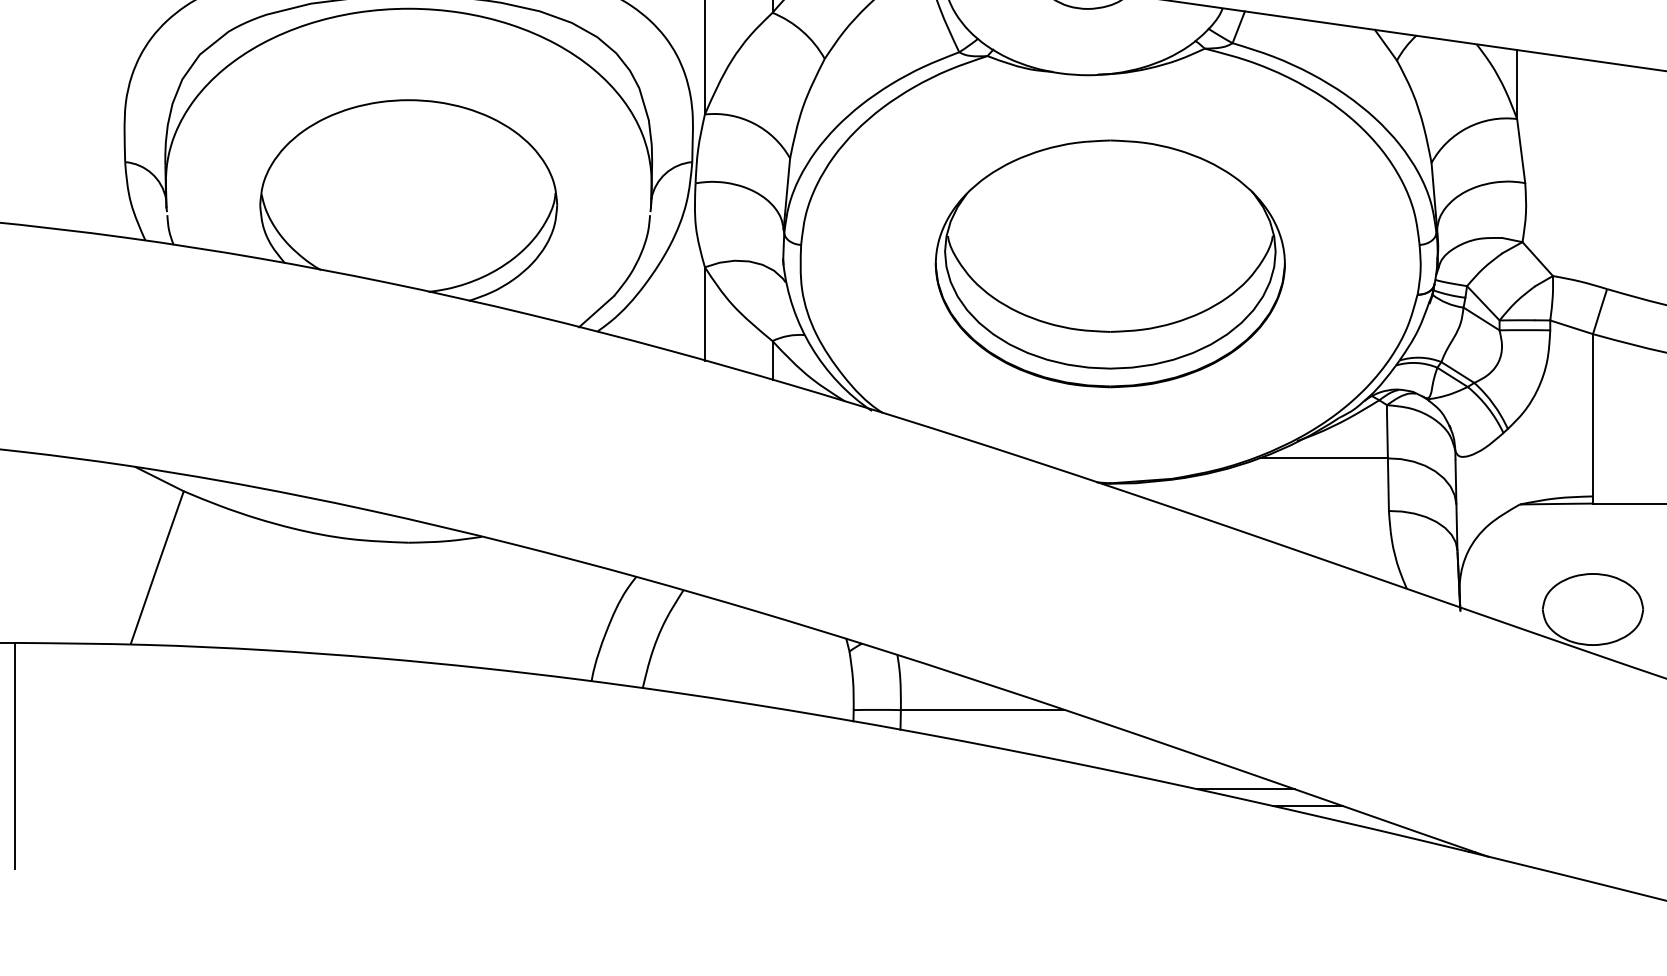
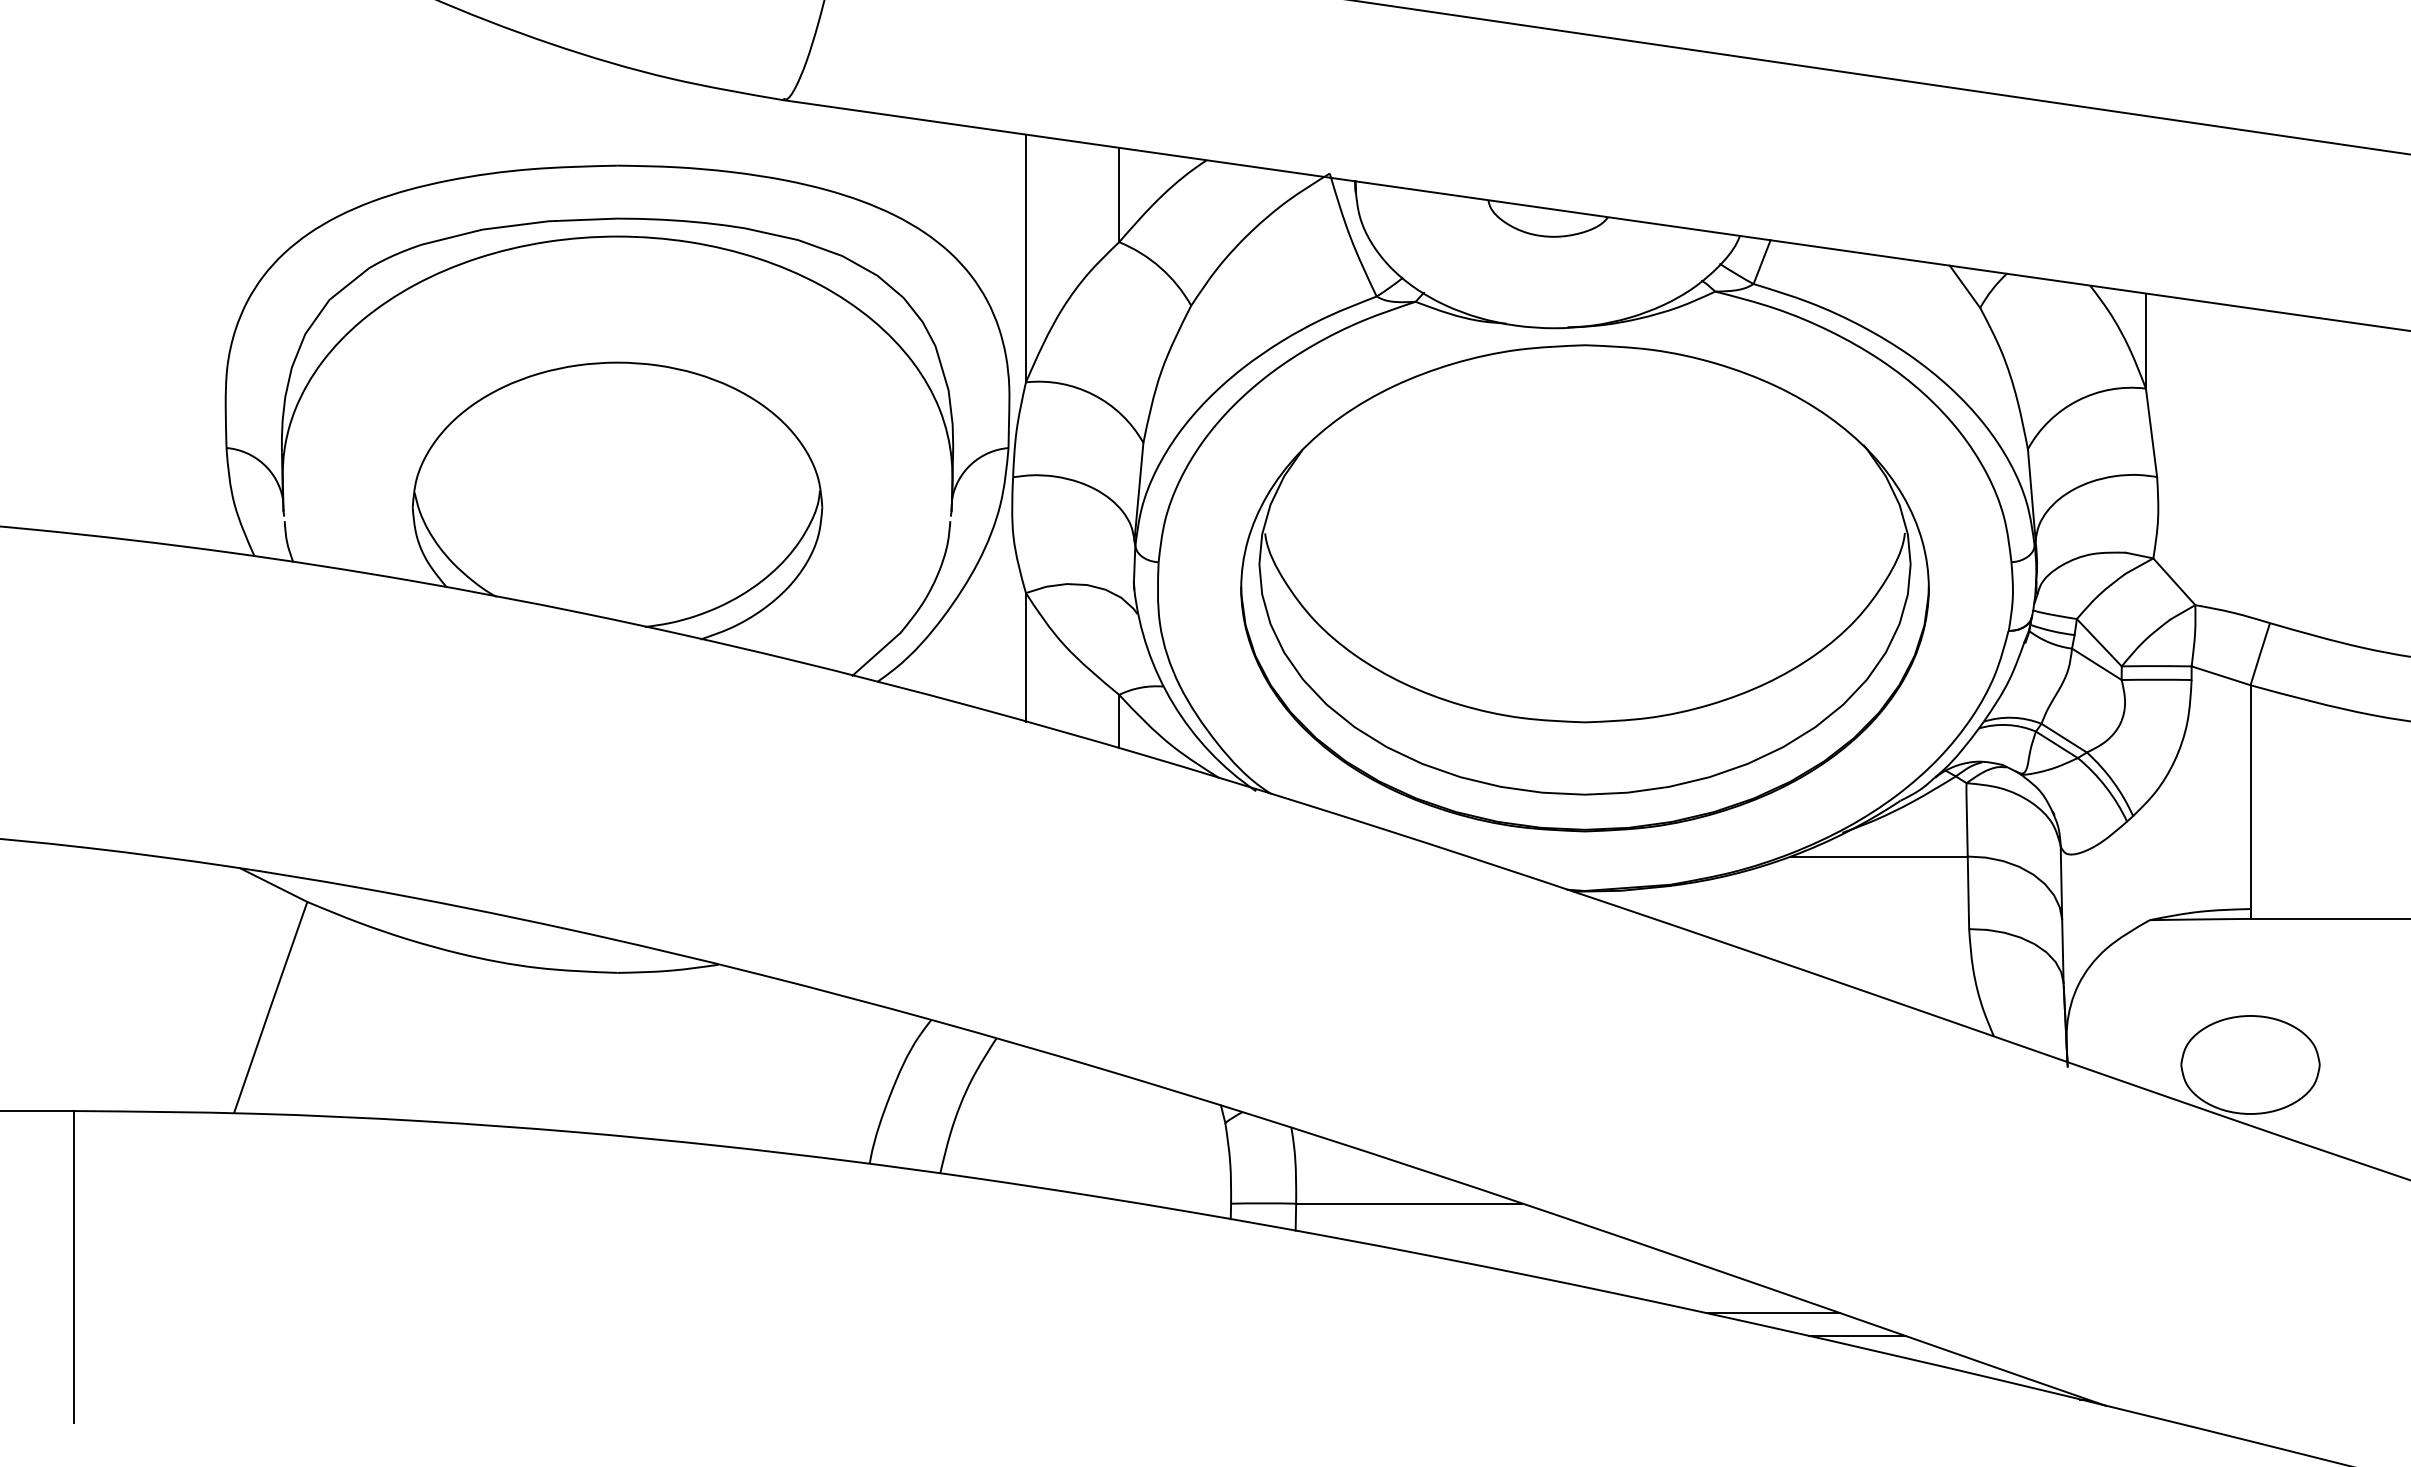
part: (1109, 263) -> (1584, 588), size x1.43

